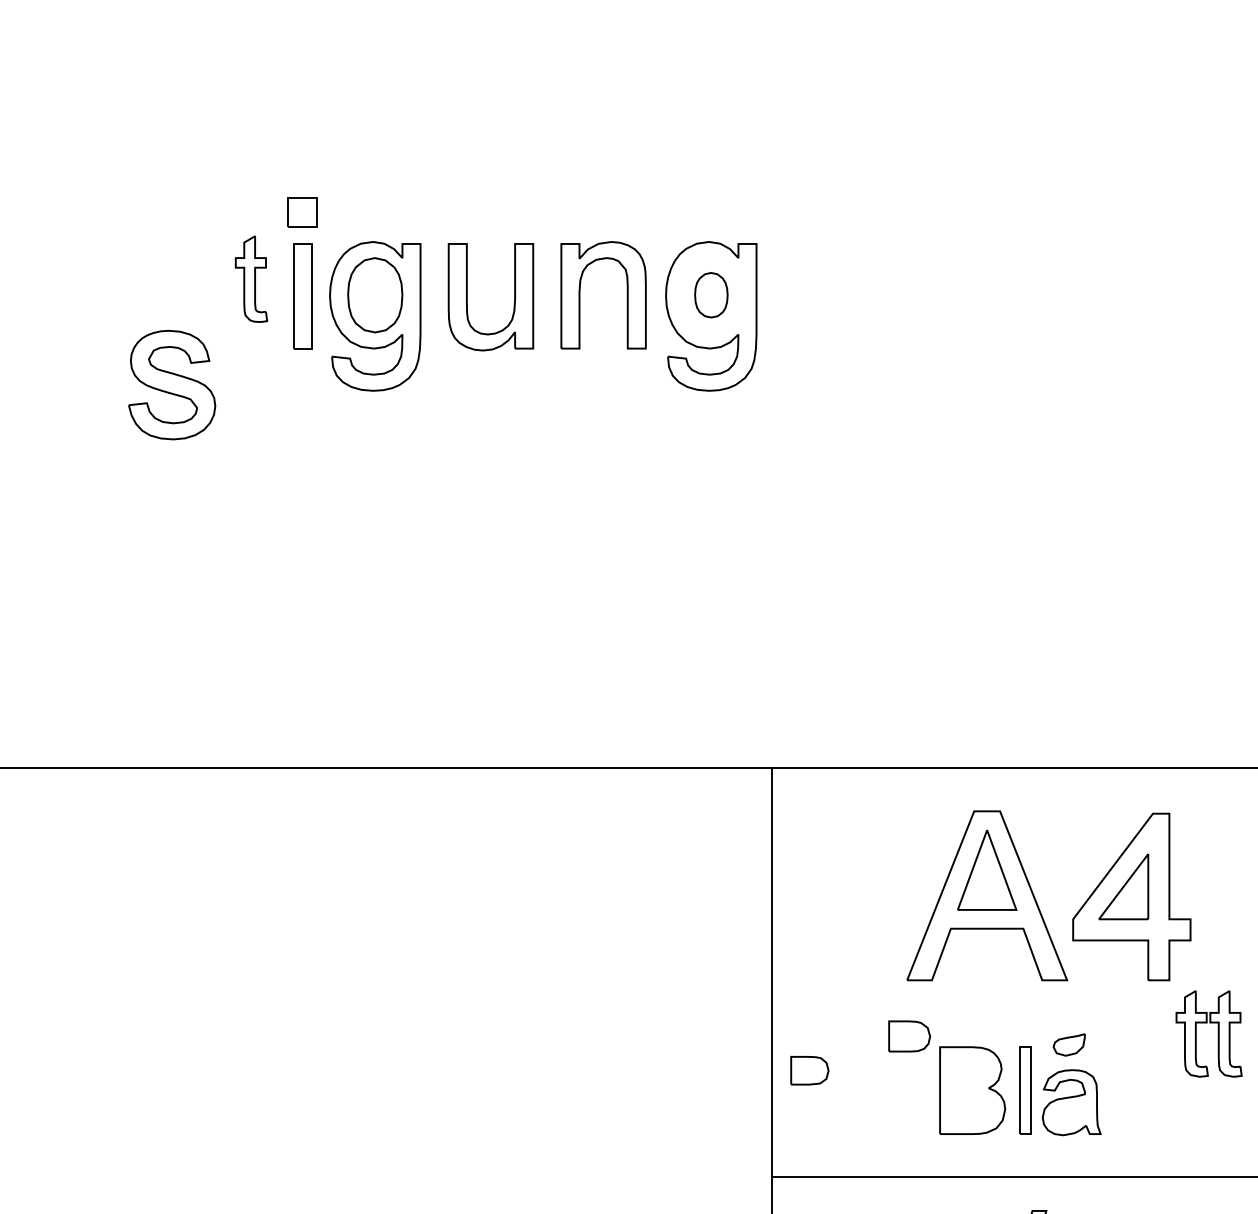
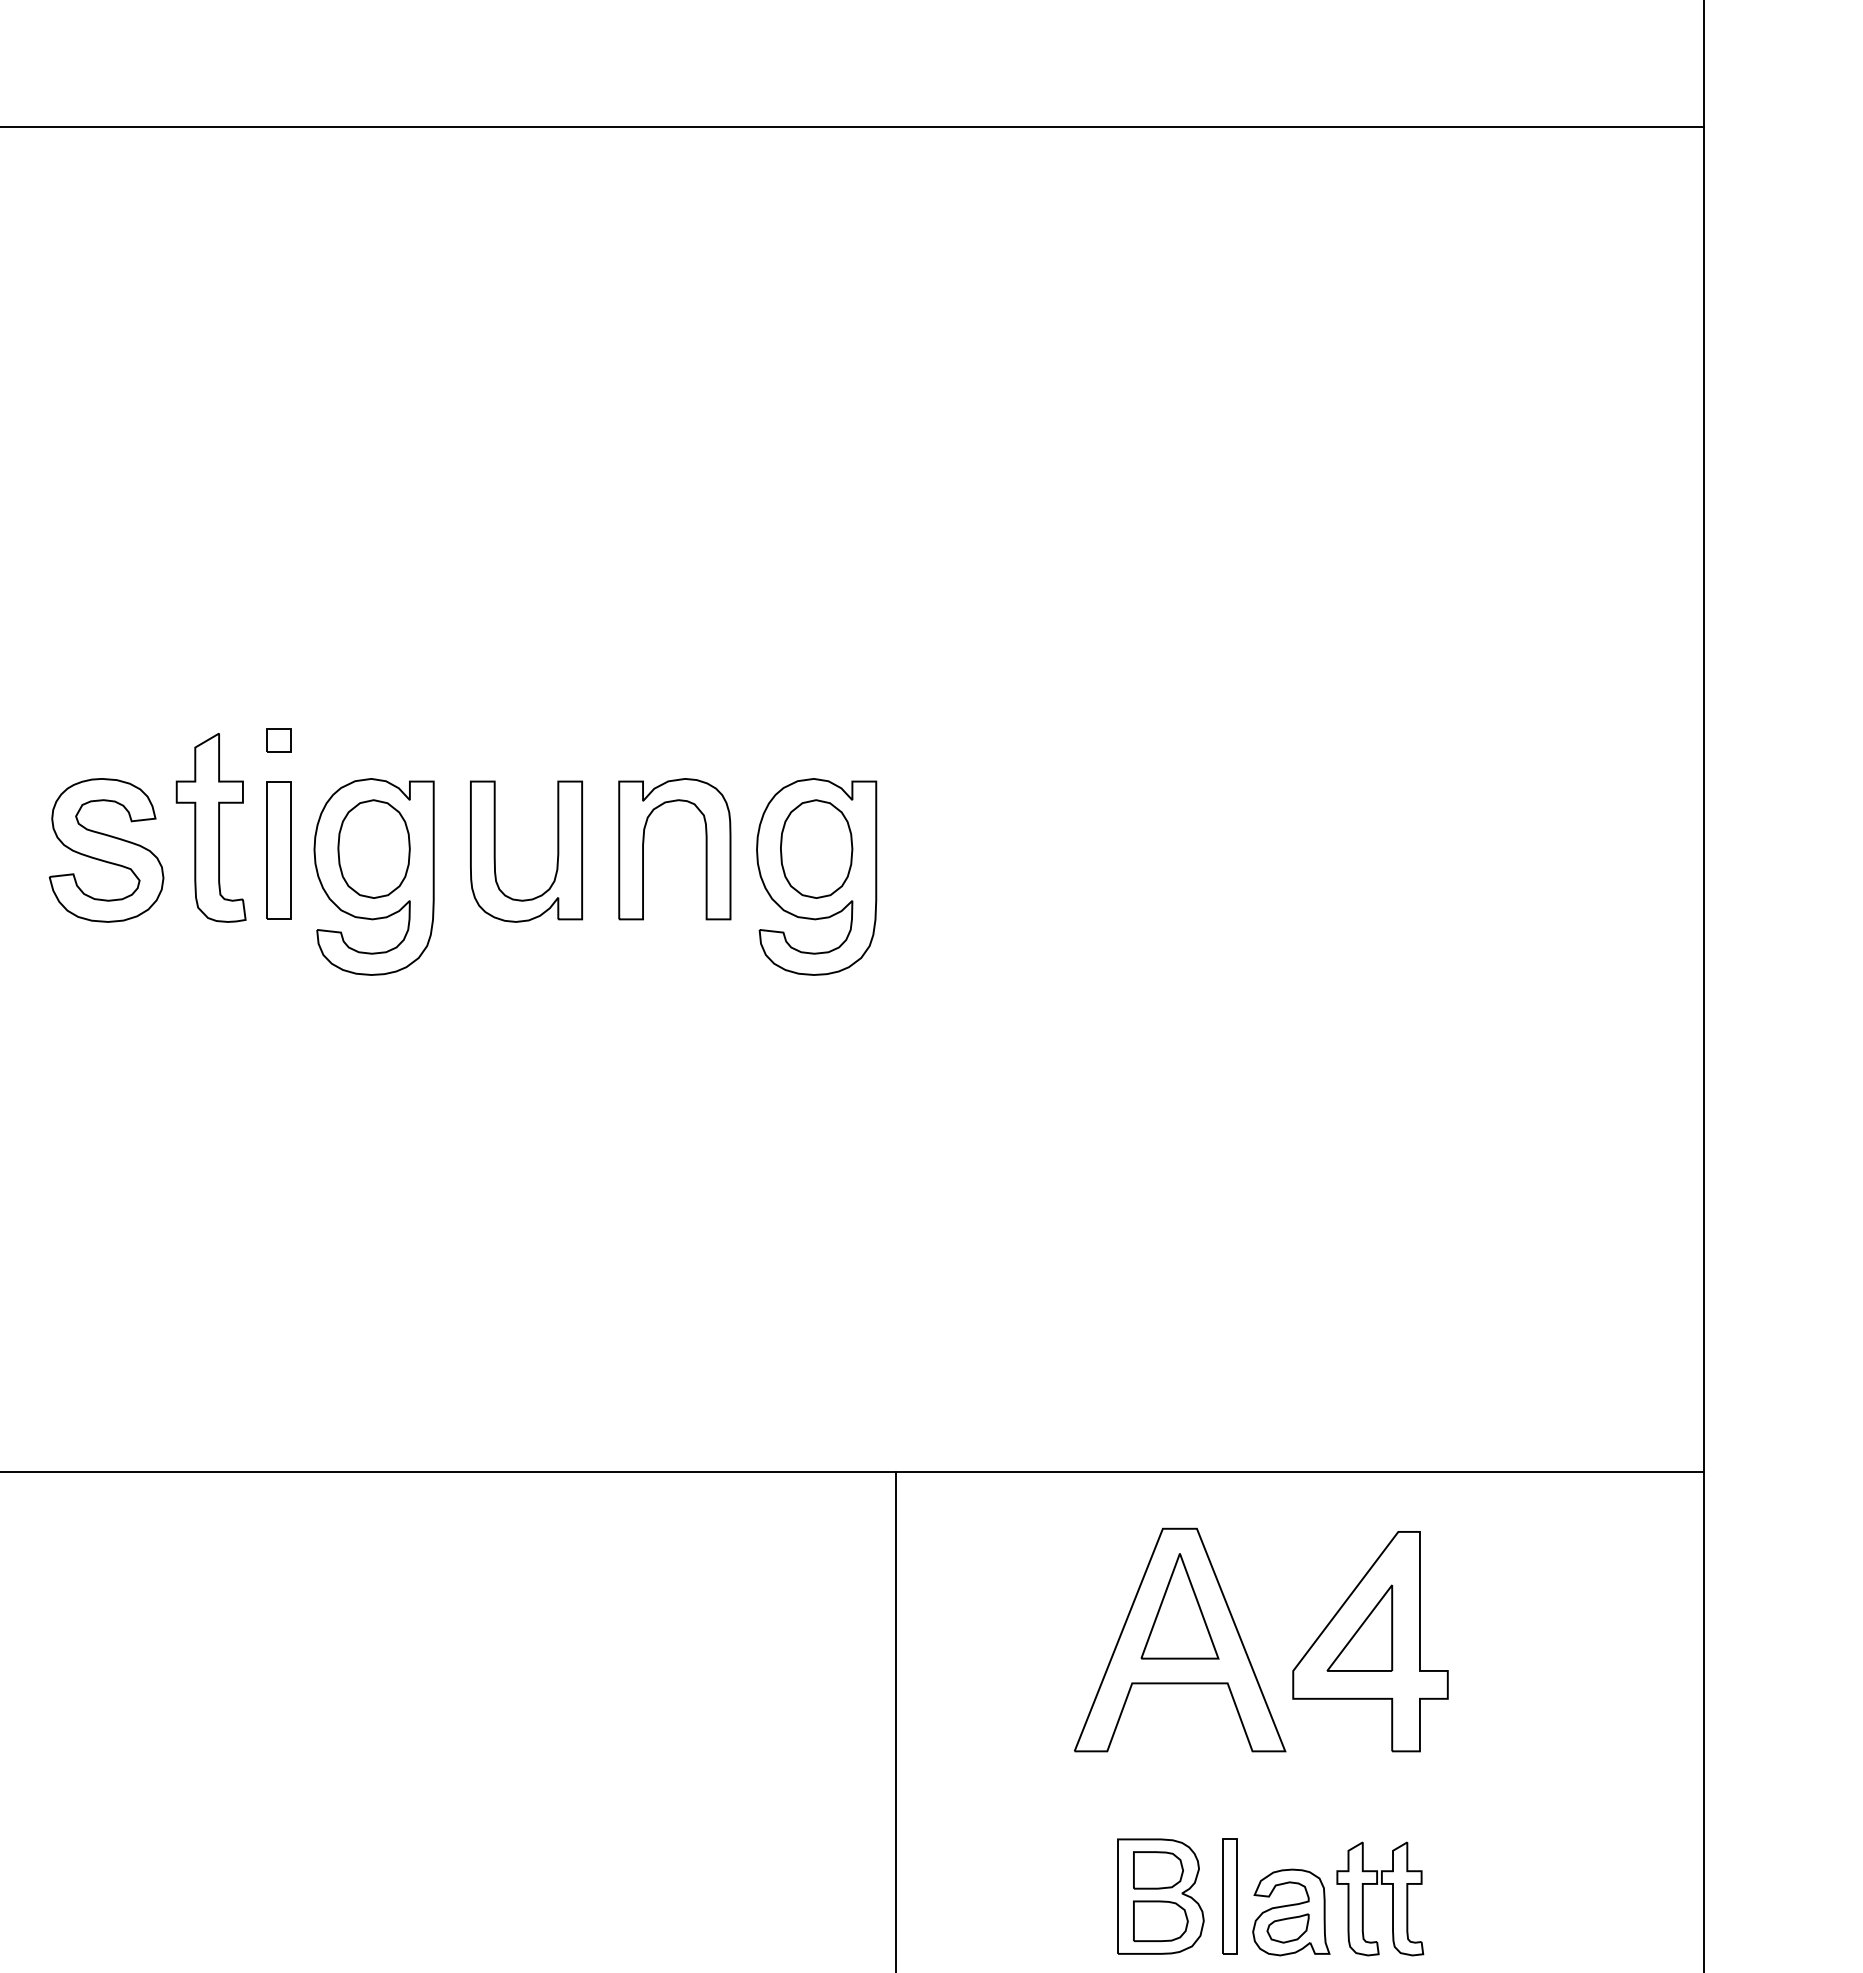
part: (302, 212) -> (278, 740), size x0.62
part: (251, 278) -> (210, 827), size x1.67
part: (711, 294) -> (816, 848), size x1.67
part: (172, 385) -> (106, 850), moved
part: (1218, 1033) -> (1392, 1898), moved
part: (909, 1035) -> (1160, 1920), moved
part: (1068, 1044) -> (1287, 1928), moved
part: (809, 1070) -> (1158, 1870), moved

